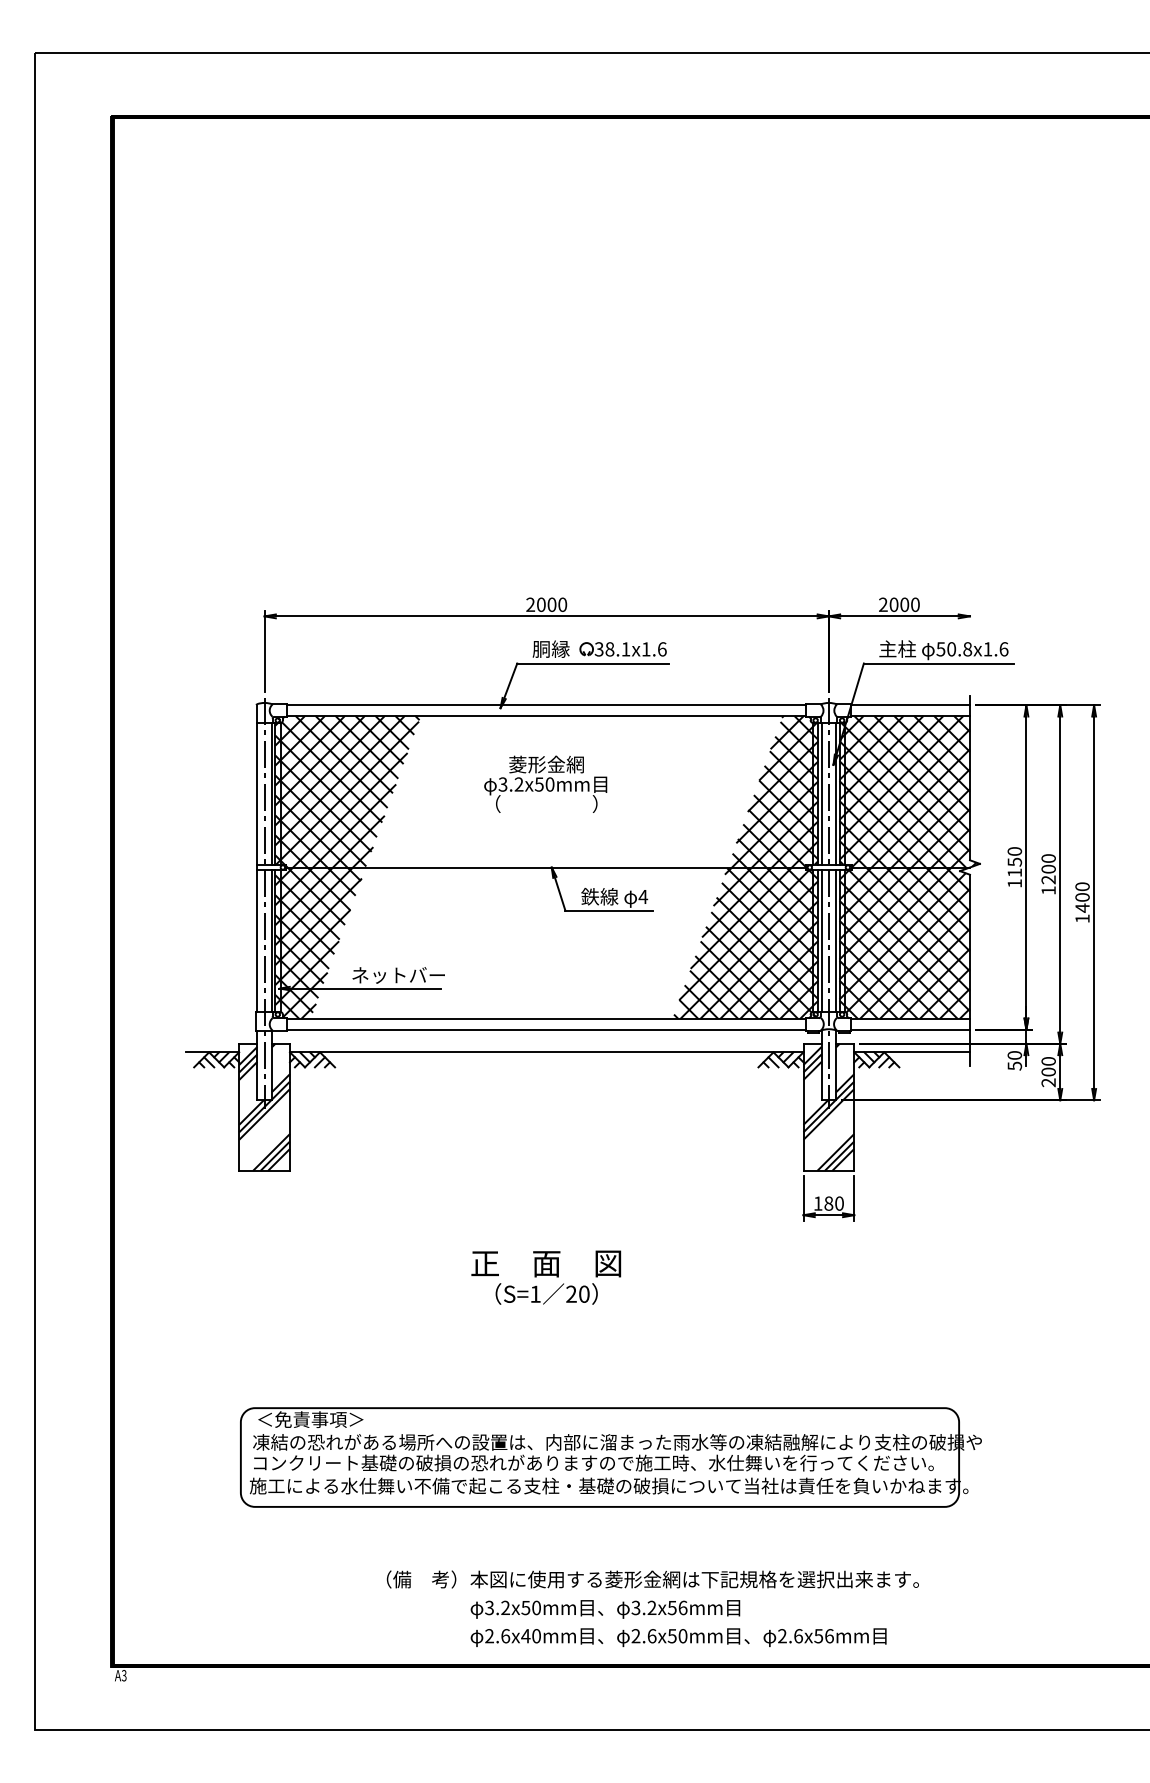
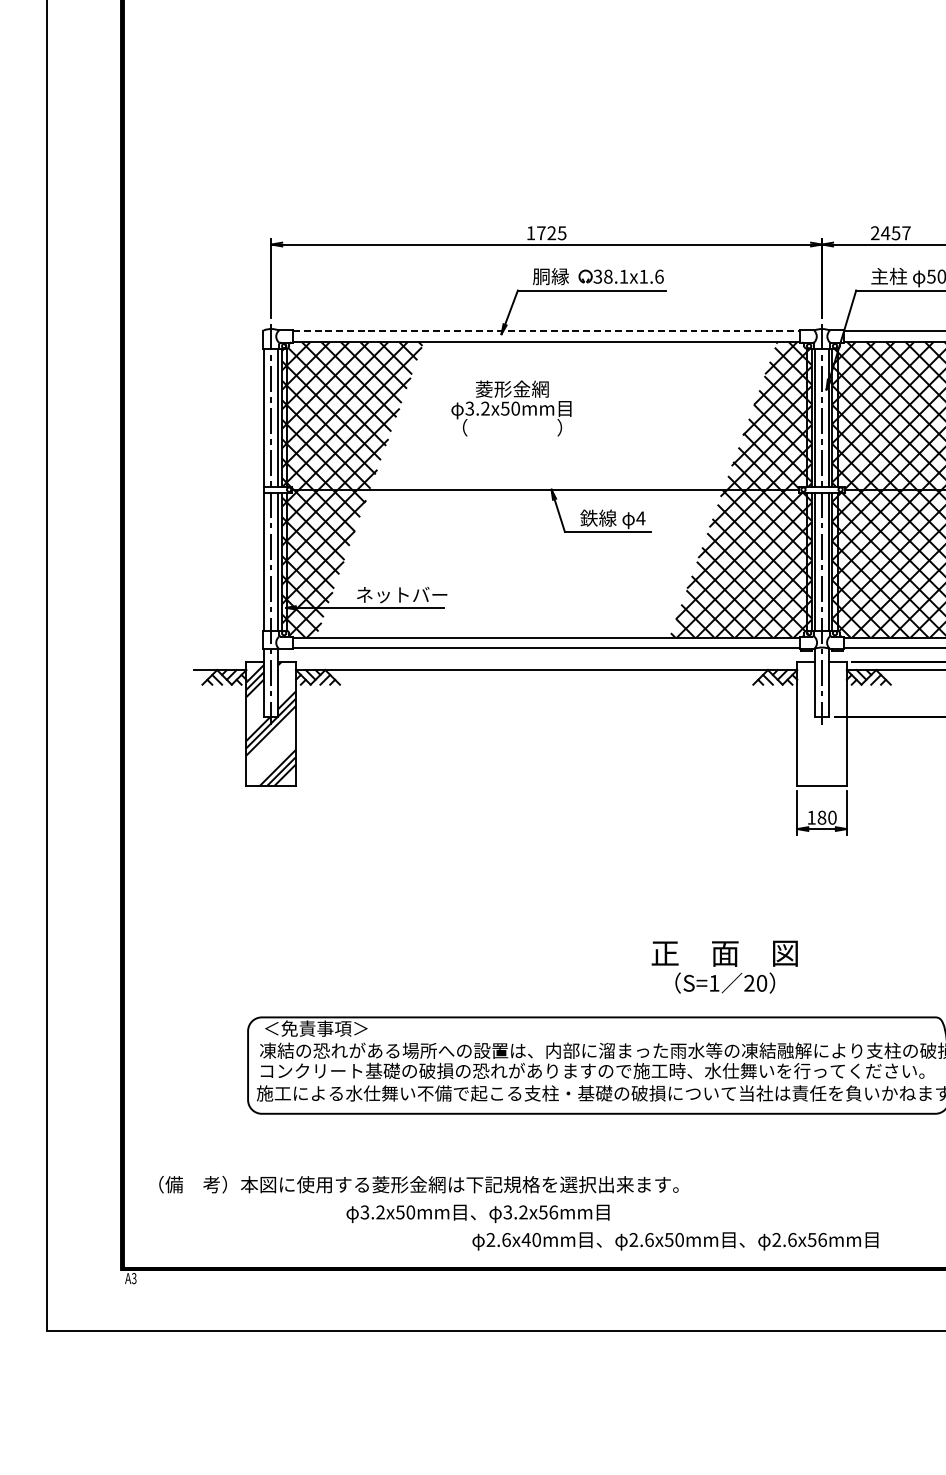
text: (546, 604) -> (546, 232), 2000 -> 1725
text: (904, 604) -> (895, 232), 2000 -> 2457
line: (546, 705) -> (546, 331), solid -> dashed
text: (545, 783) -> (511, 407), moved
hatch: (828, 1106) -> (821, 722), removed
text: (546, 1277) -> (725, 966), moved
text: (652, 1579) -> (418, 1184), moved
text: (605, 1609) -> (478, 1213), moved

